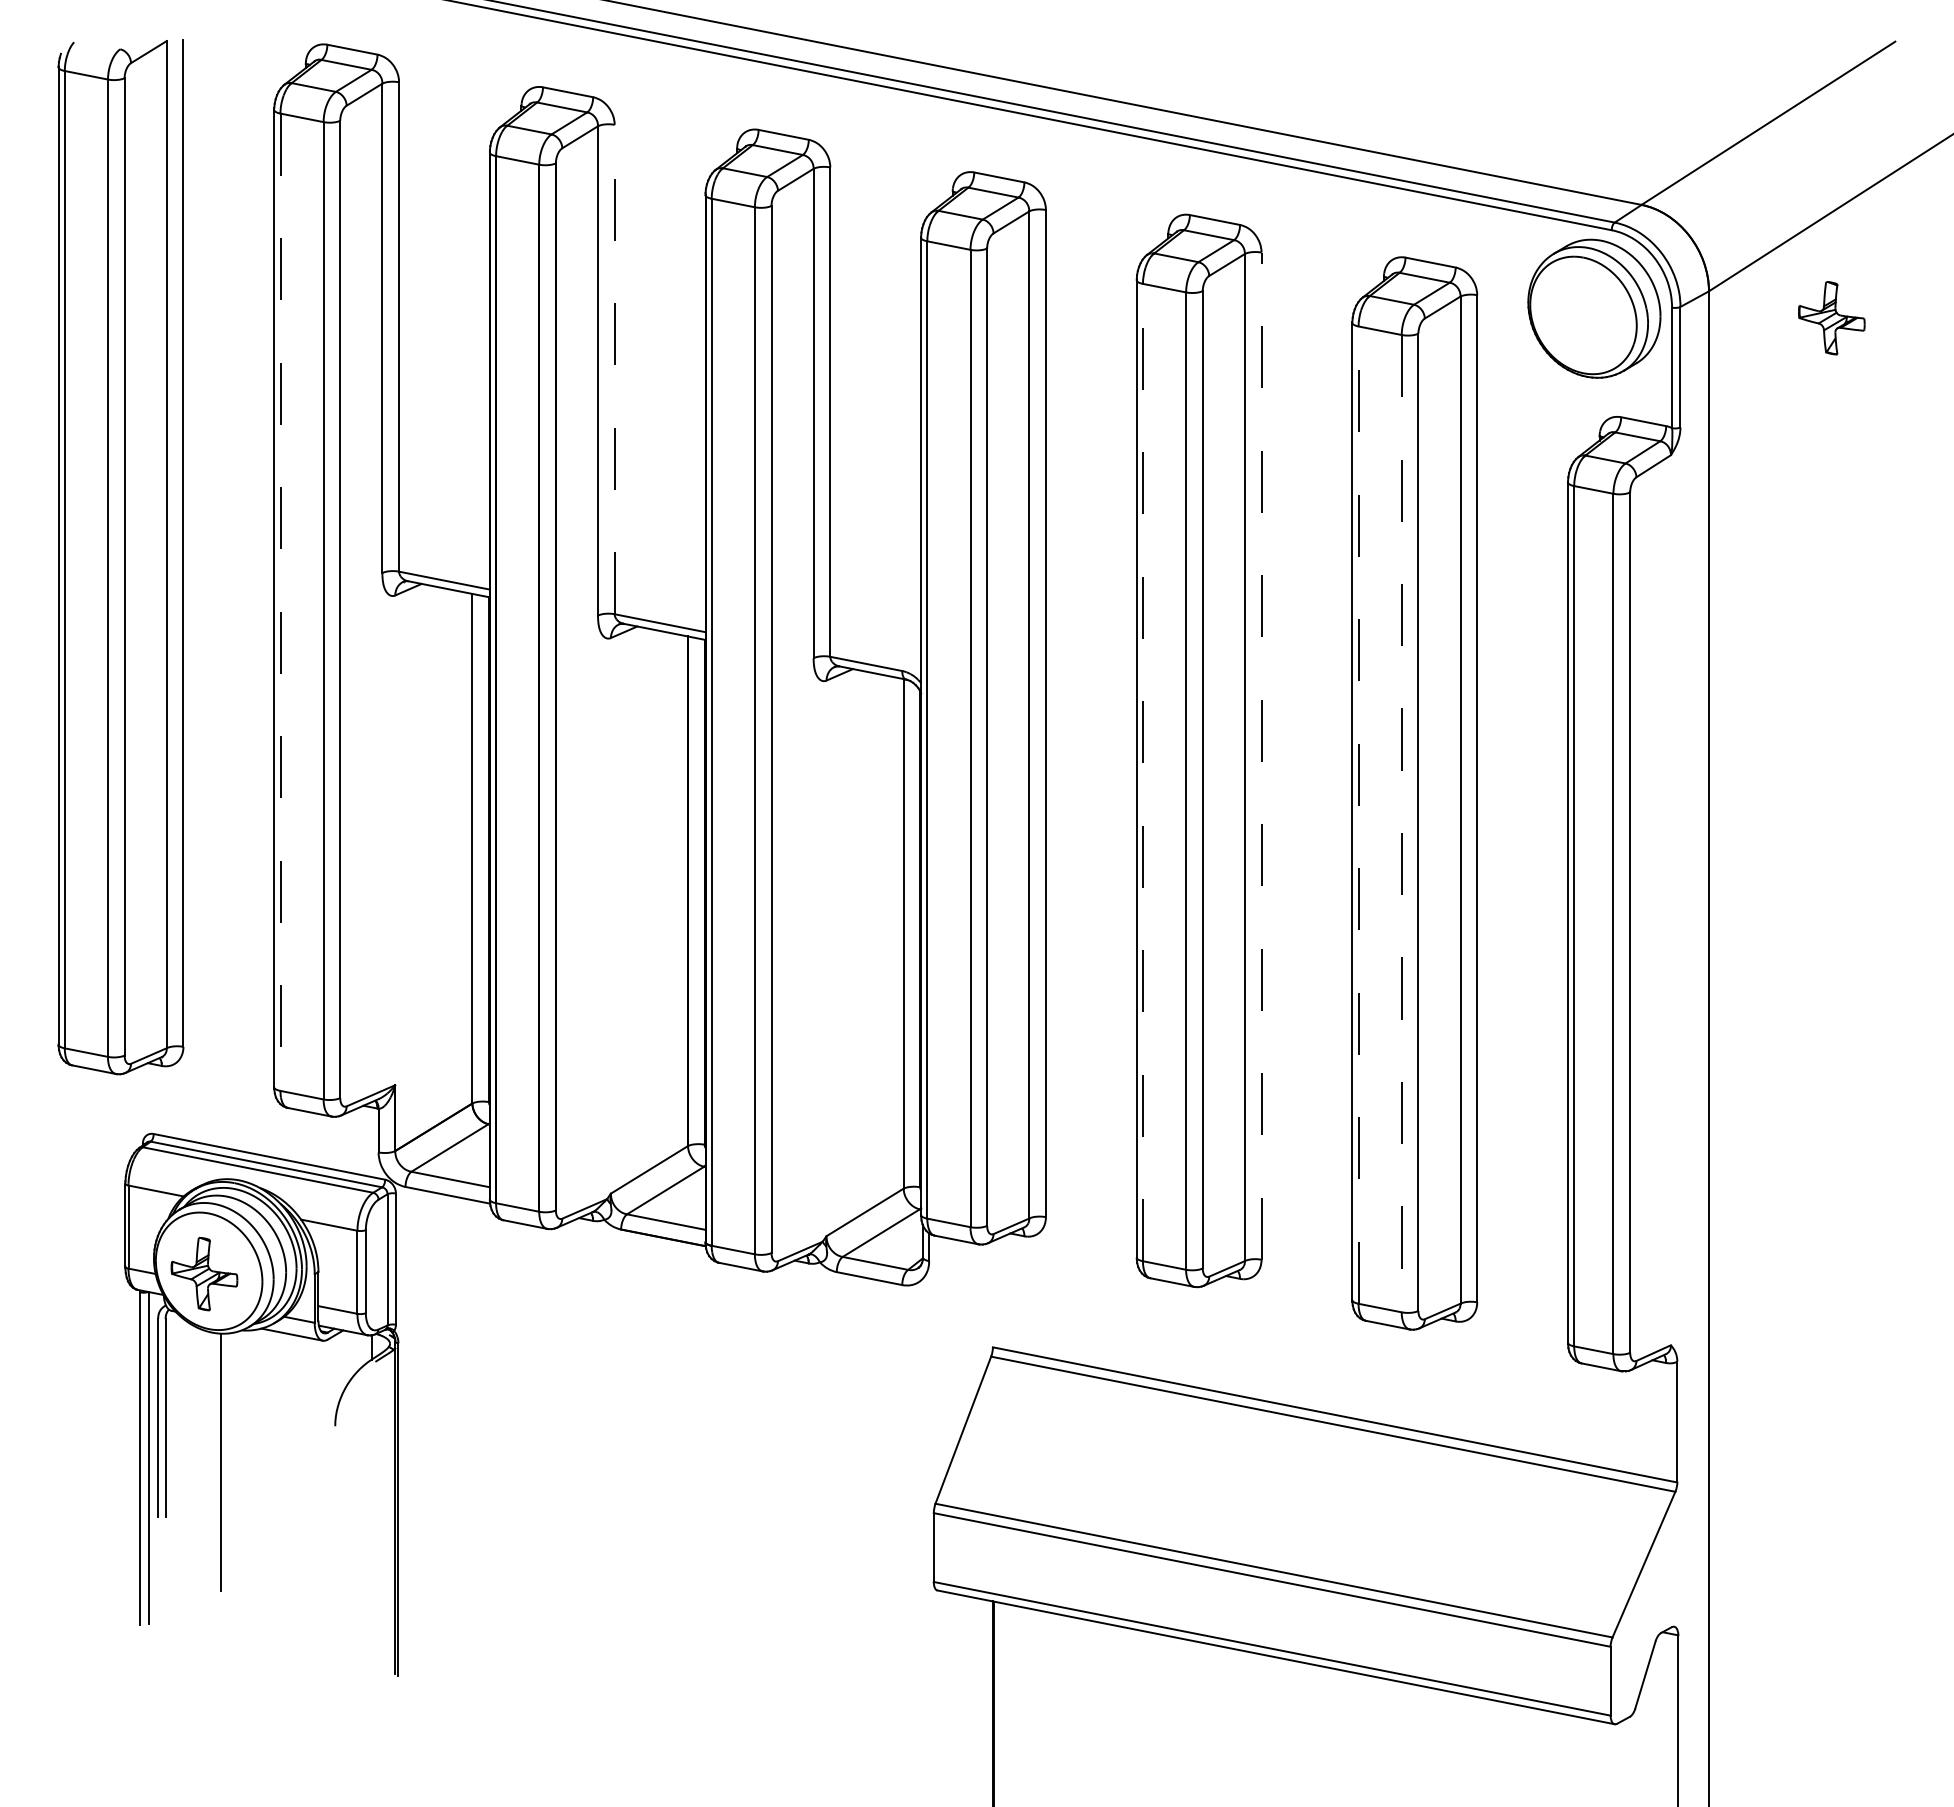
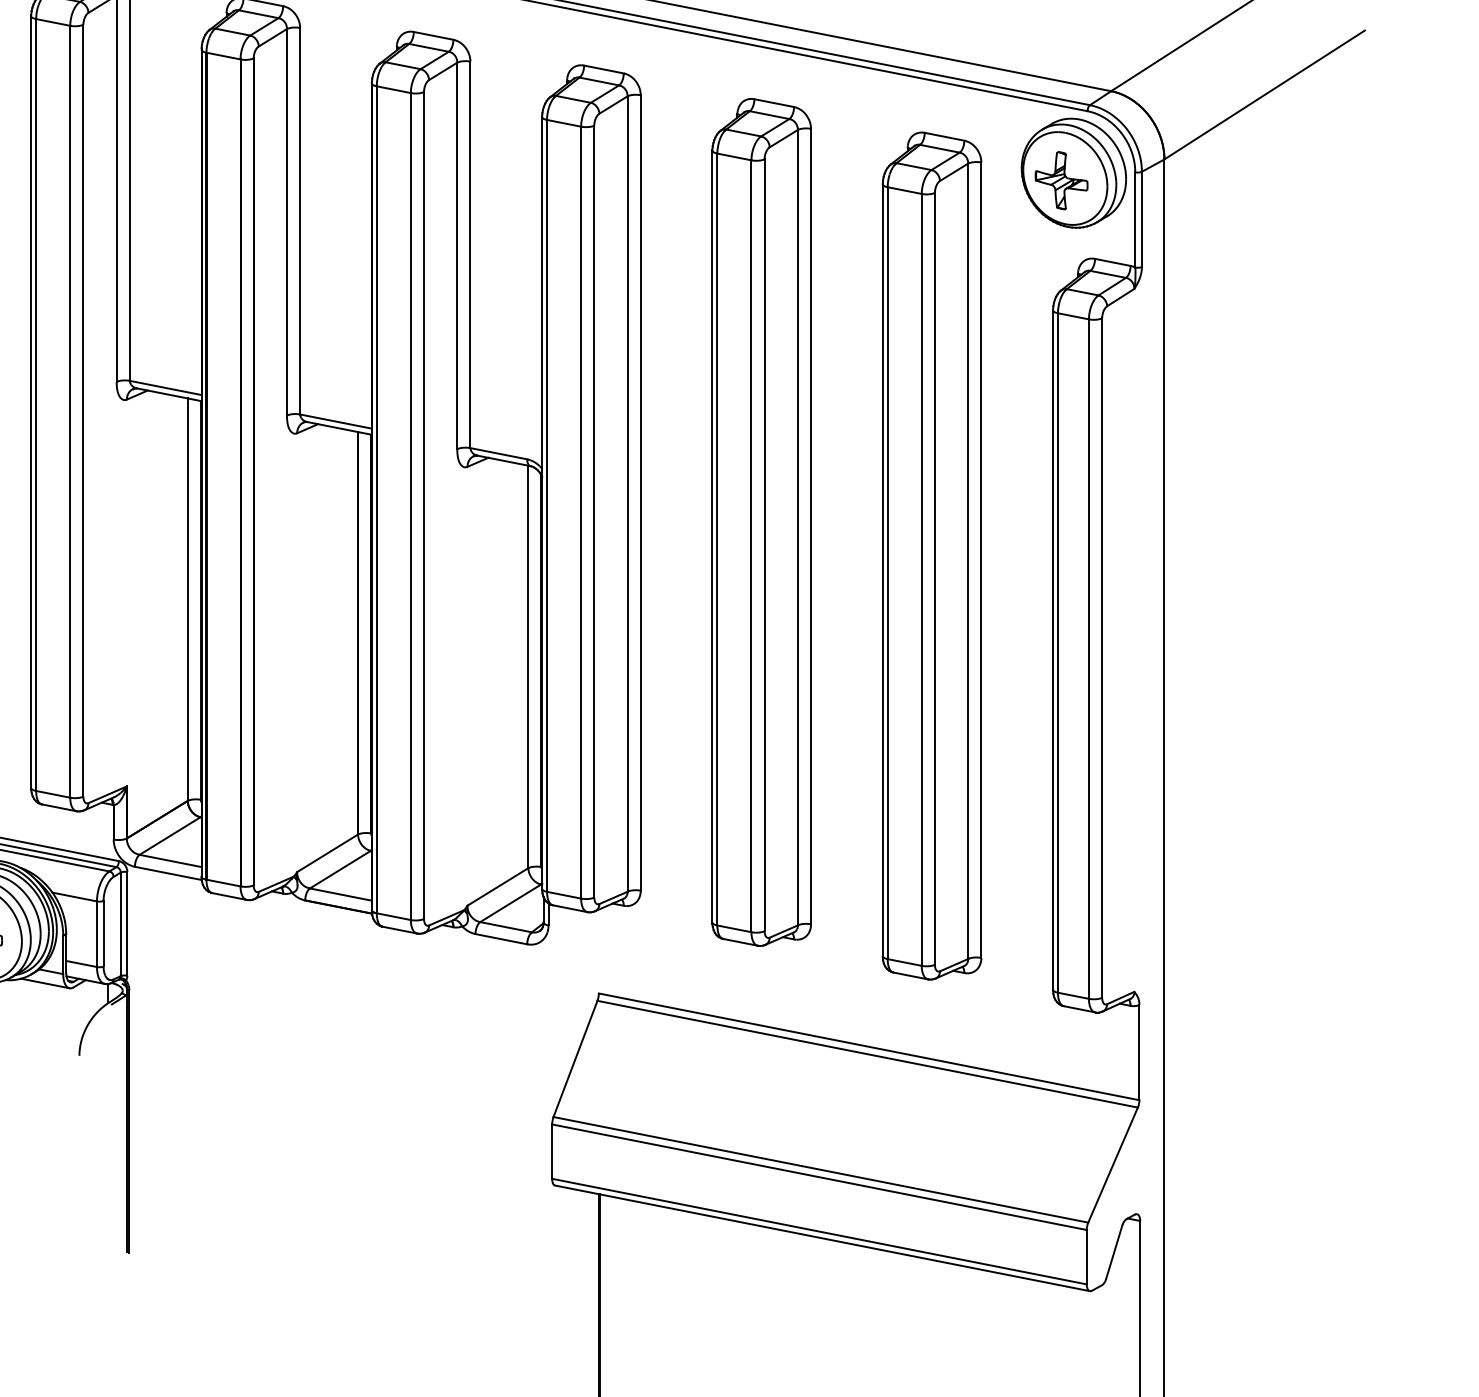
part: (1831, 318) -> (1061, 180), moved
line: (614, 369) -> (299, 221), dashed -> solid
line: (280, 602) -> (36, 405), dashed -> solid
line: (1261, 756) -> (811, 526), dashed -> solid
line: (1142, 772) -> (717, 539), dashed -> solid
line: (1358, 815) -> (887, 573), dashed -> solid
line: (1401, 823) -> (921, 579), dashed -> solid

